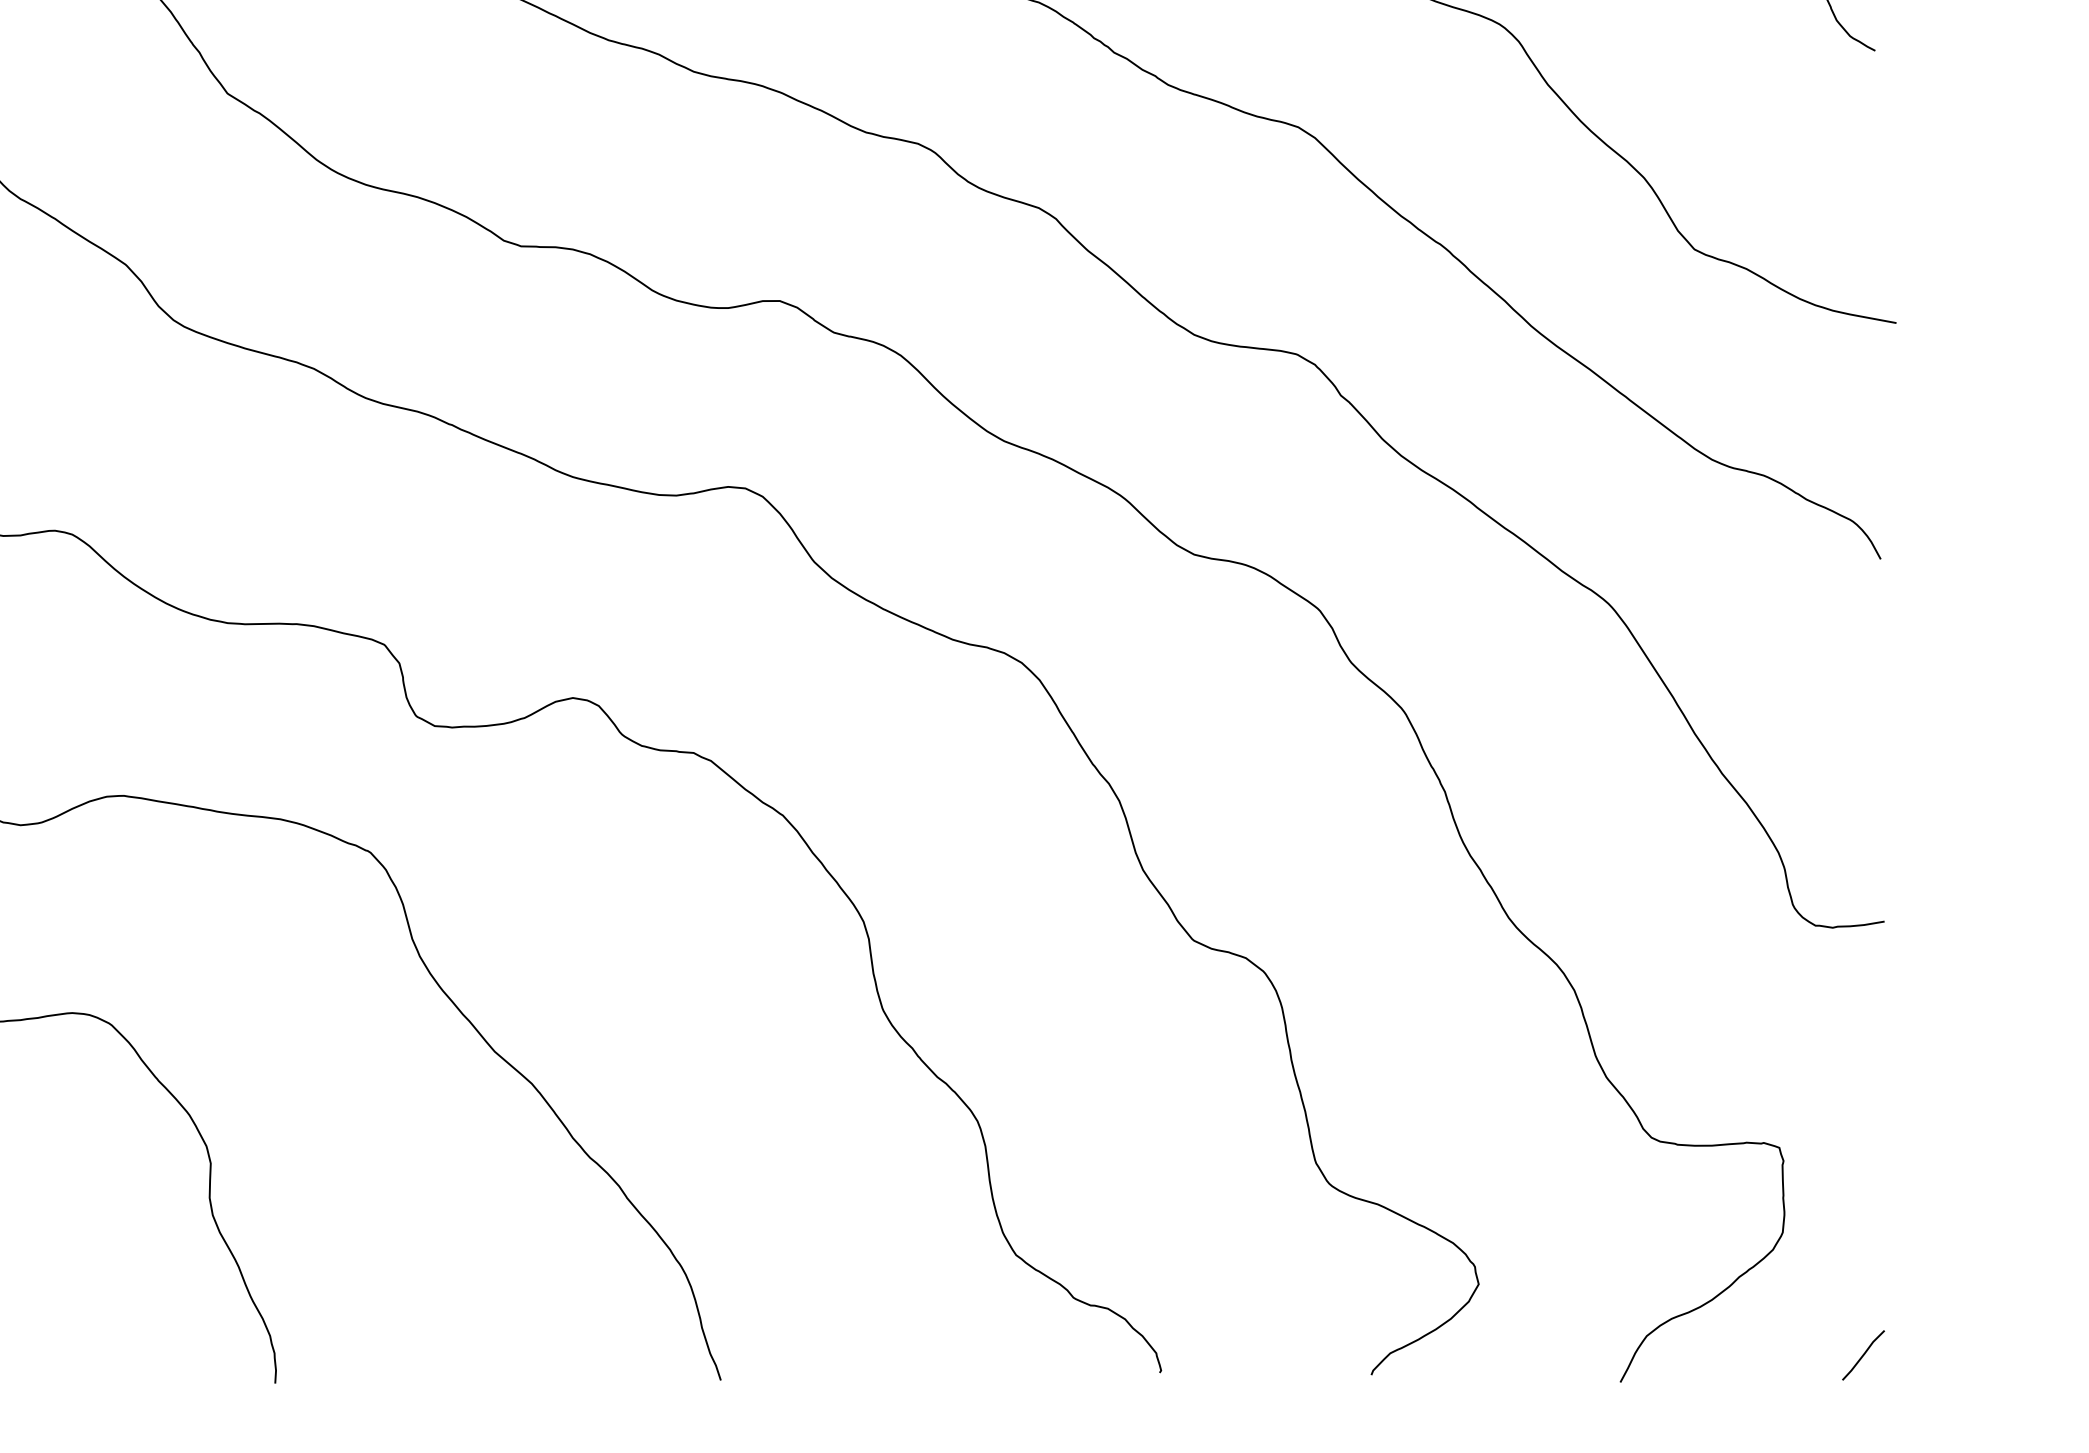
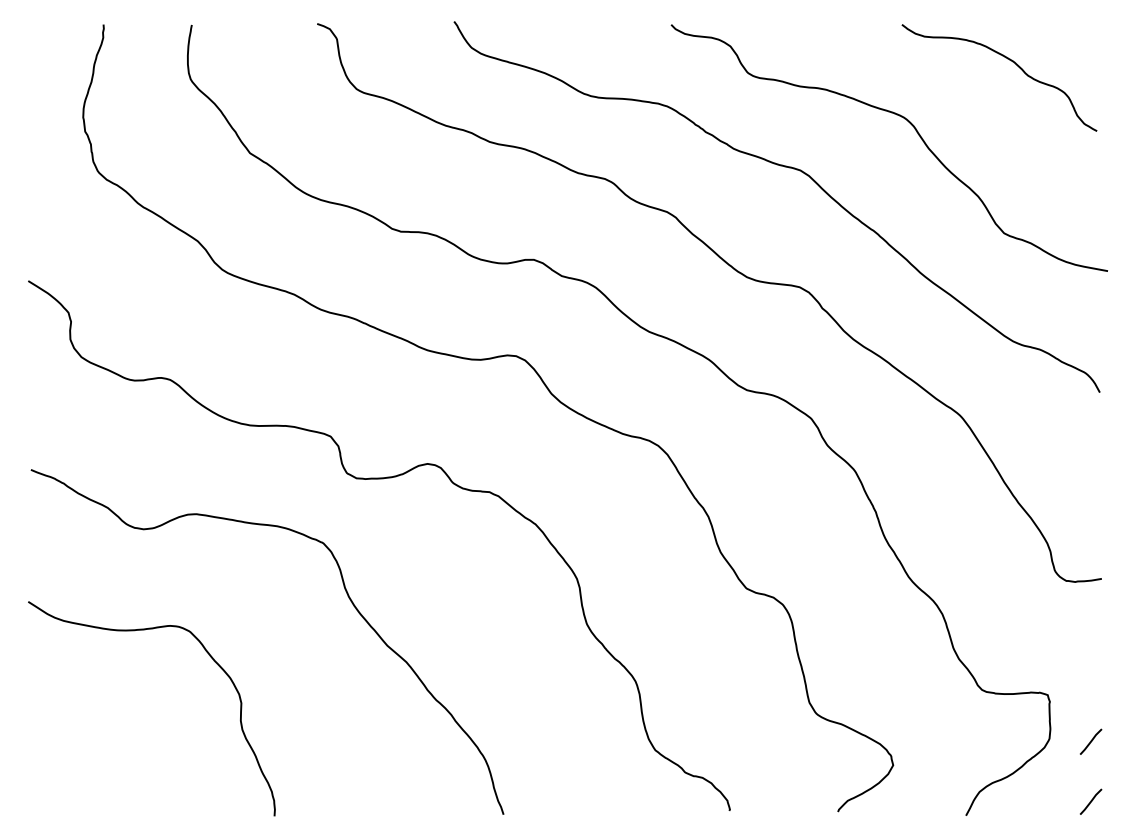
line: (1864, 1237) -> (1091, 741), added

